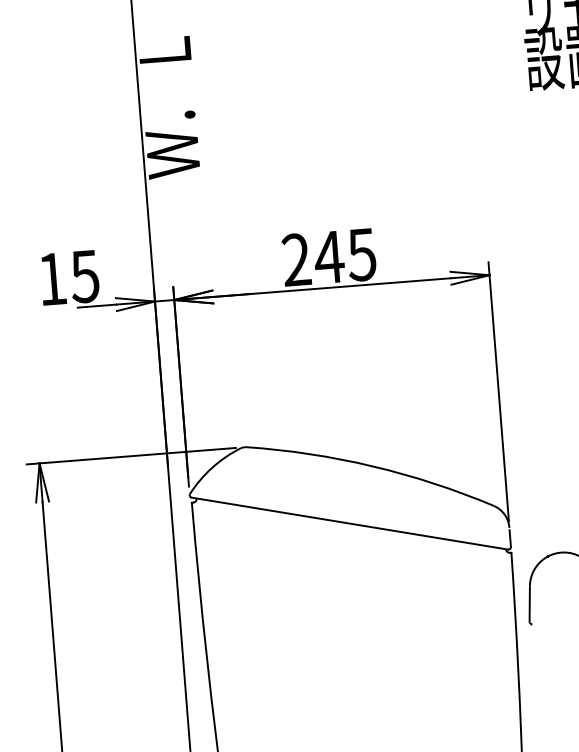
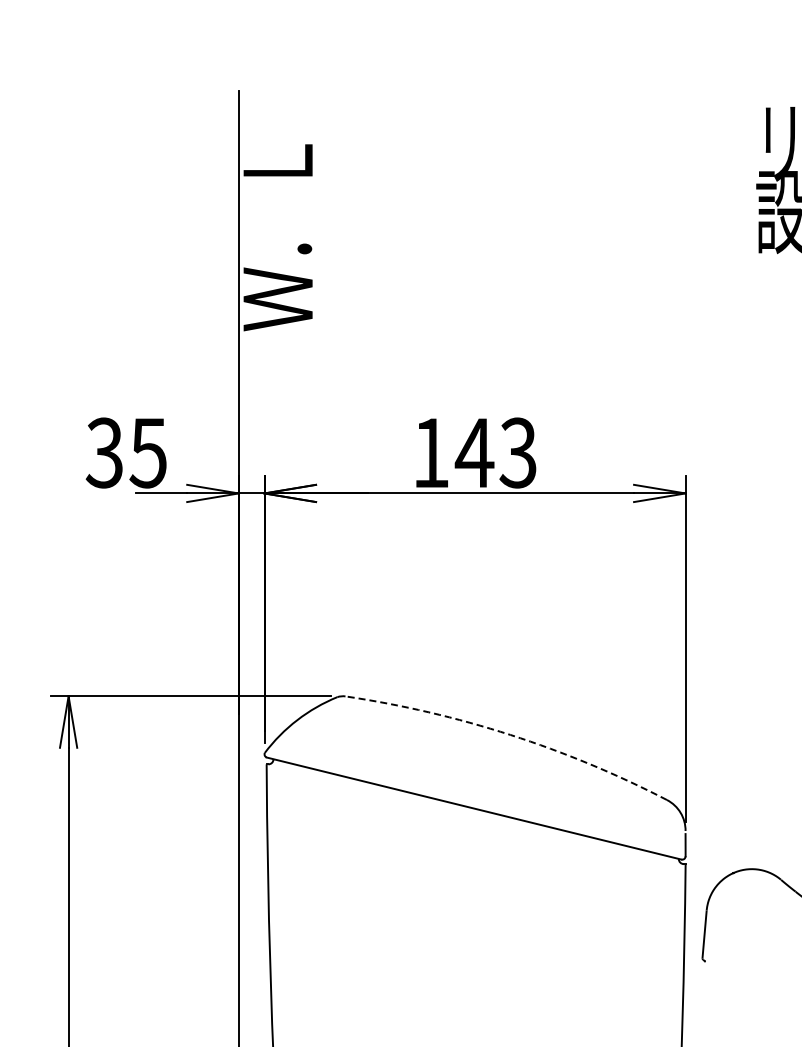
text: (329, 257) -> (474, 452), 245 -> 143
text: (51, 278) -> (103, 452), 15 -> 35
arc: (372, 466) -> (510, 734), solid -> dashed

